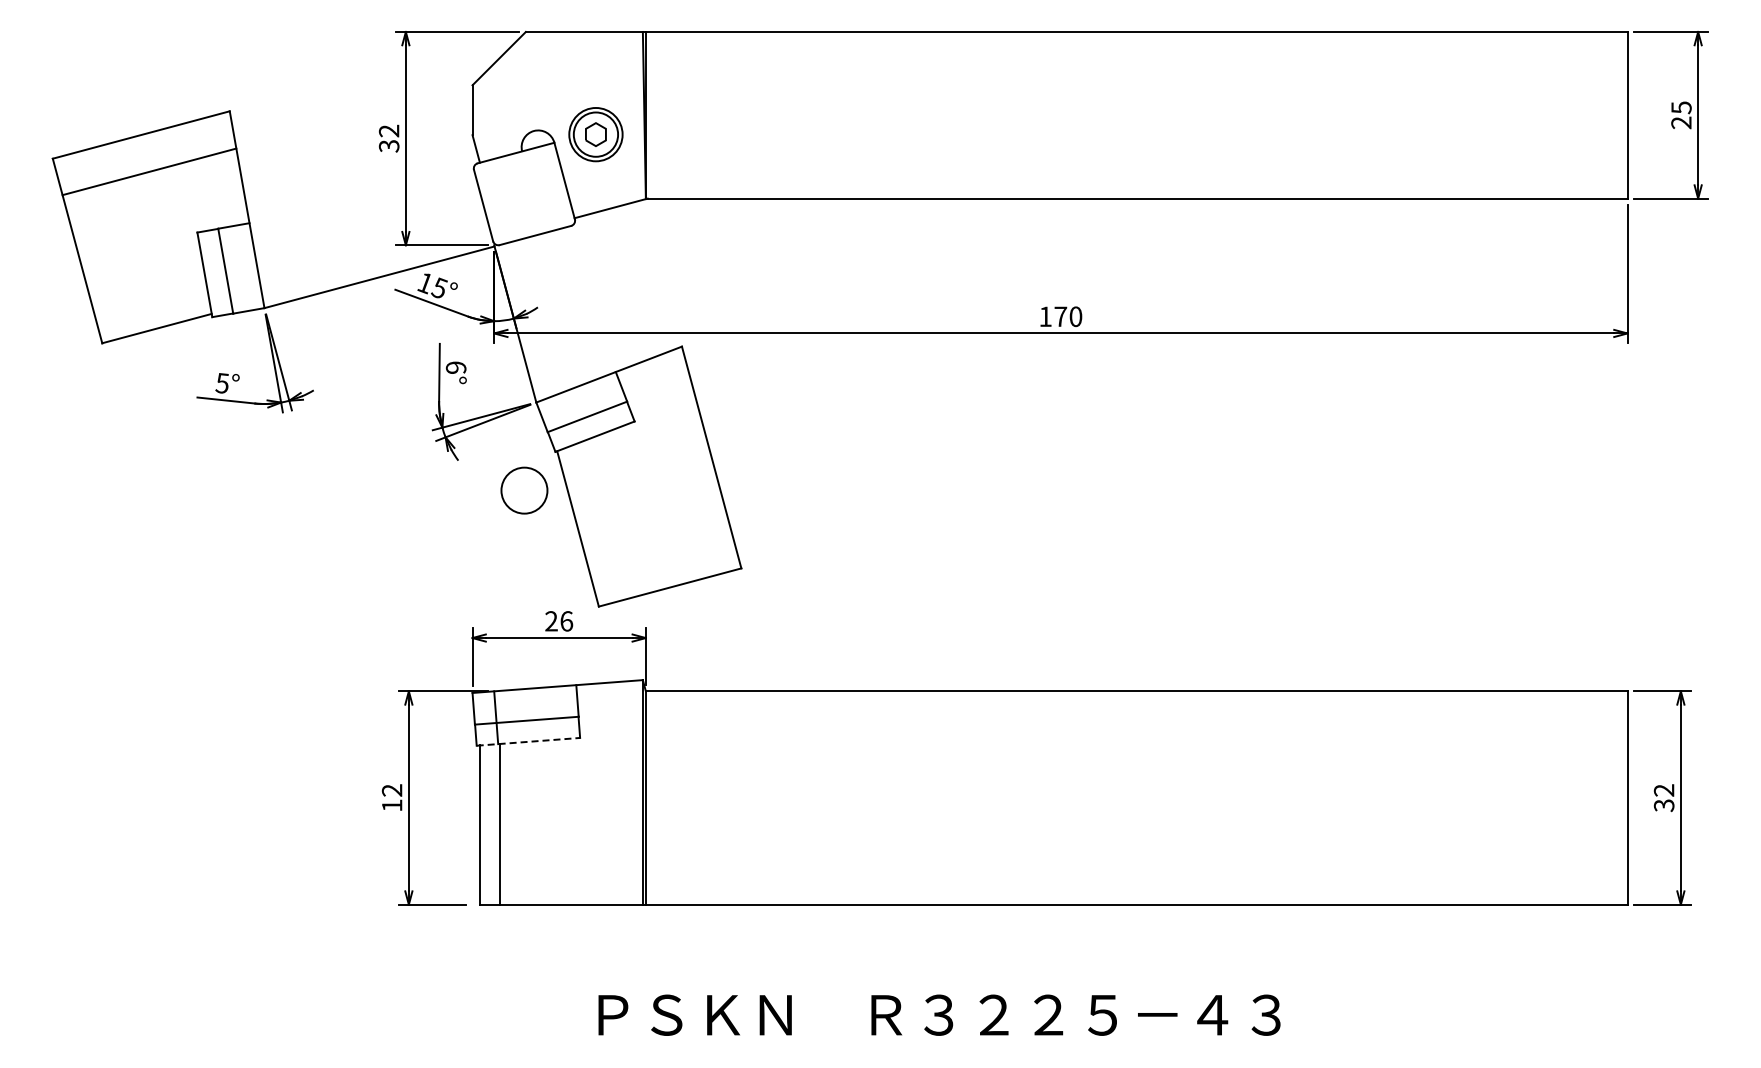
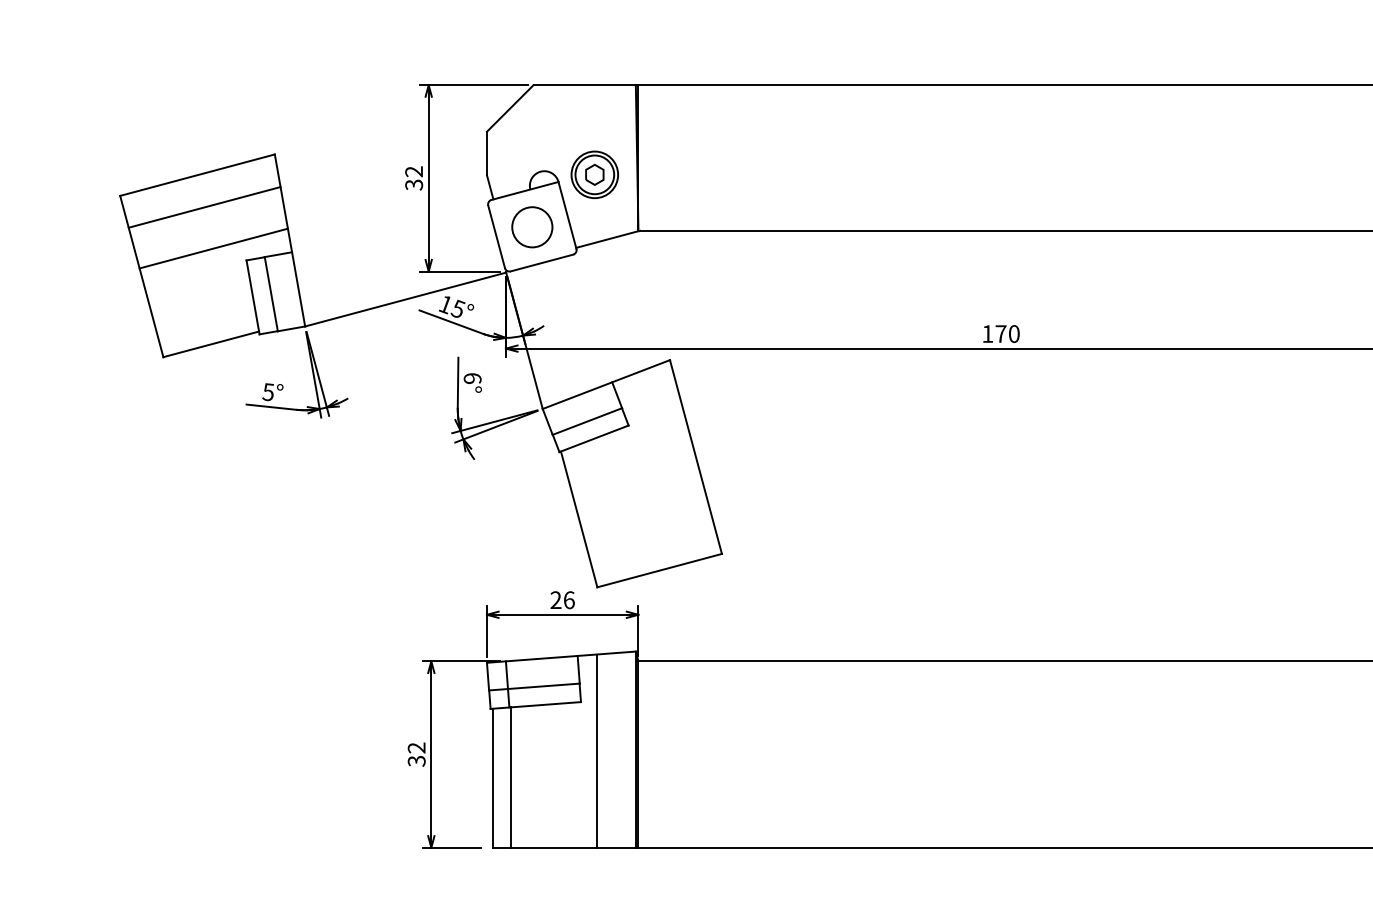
line: (159, 218) -> (213, 248), added
circle: (524, 490) -> (532, 227), moved
line: (528, 741) -> (535, 705), dashed -> solid
line: (597, 793) -> (596, 750), added
text: (391, 805) -> (416, 761), 12 -> 32

